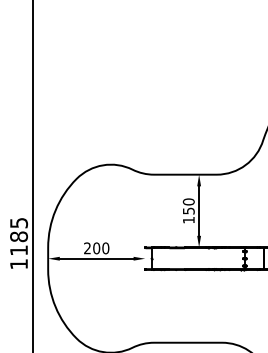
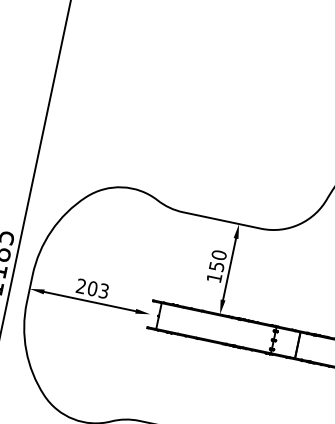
text: (105, 248) -> (103, 291), 200 -> 203

